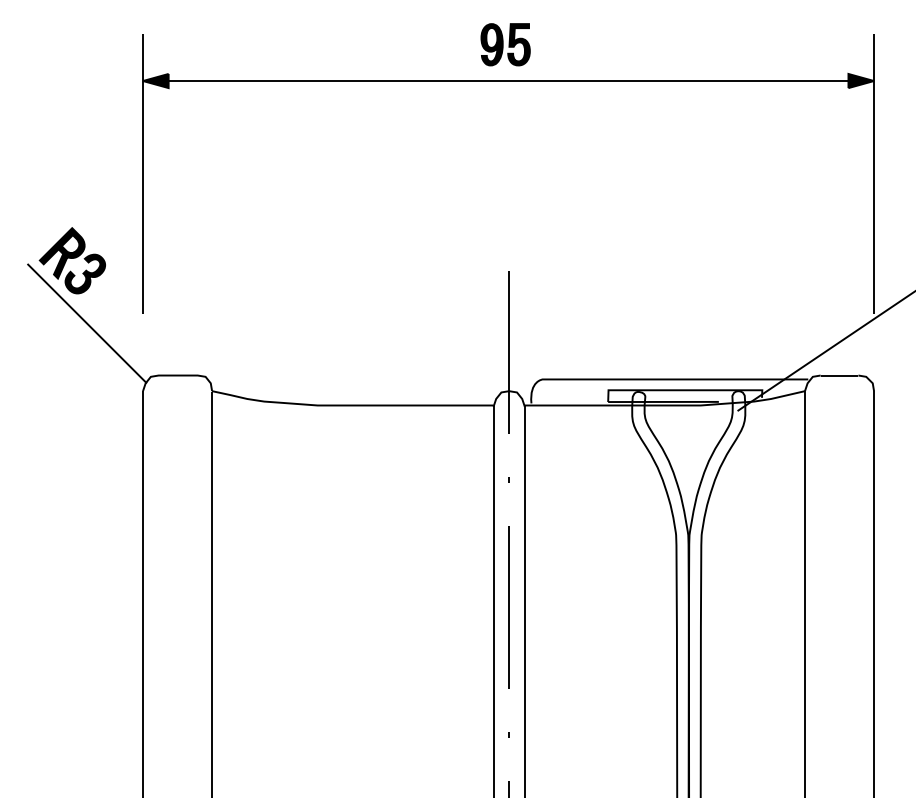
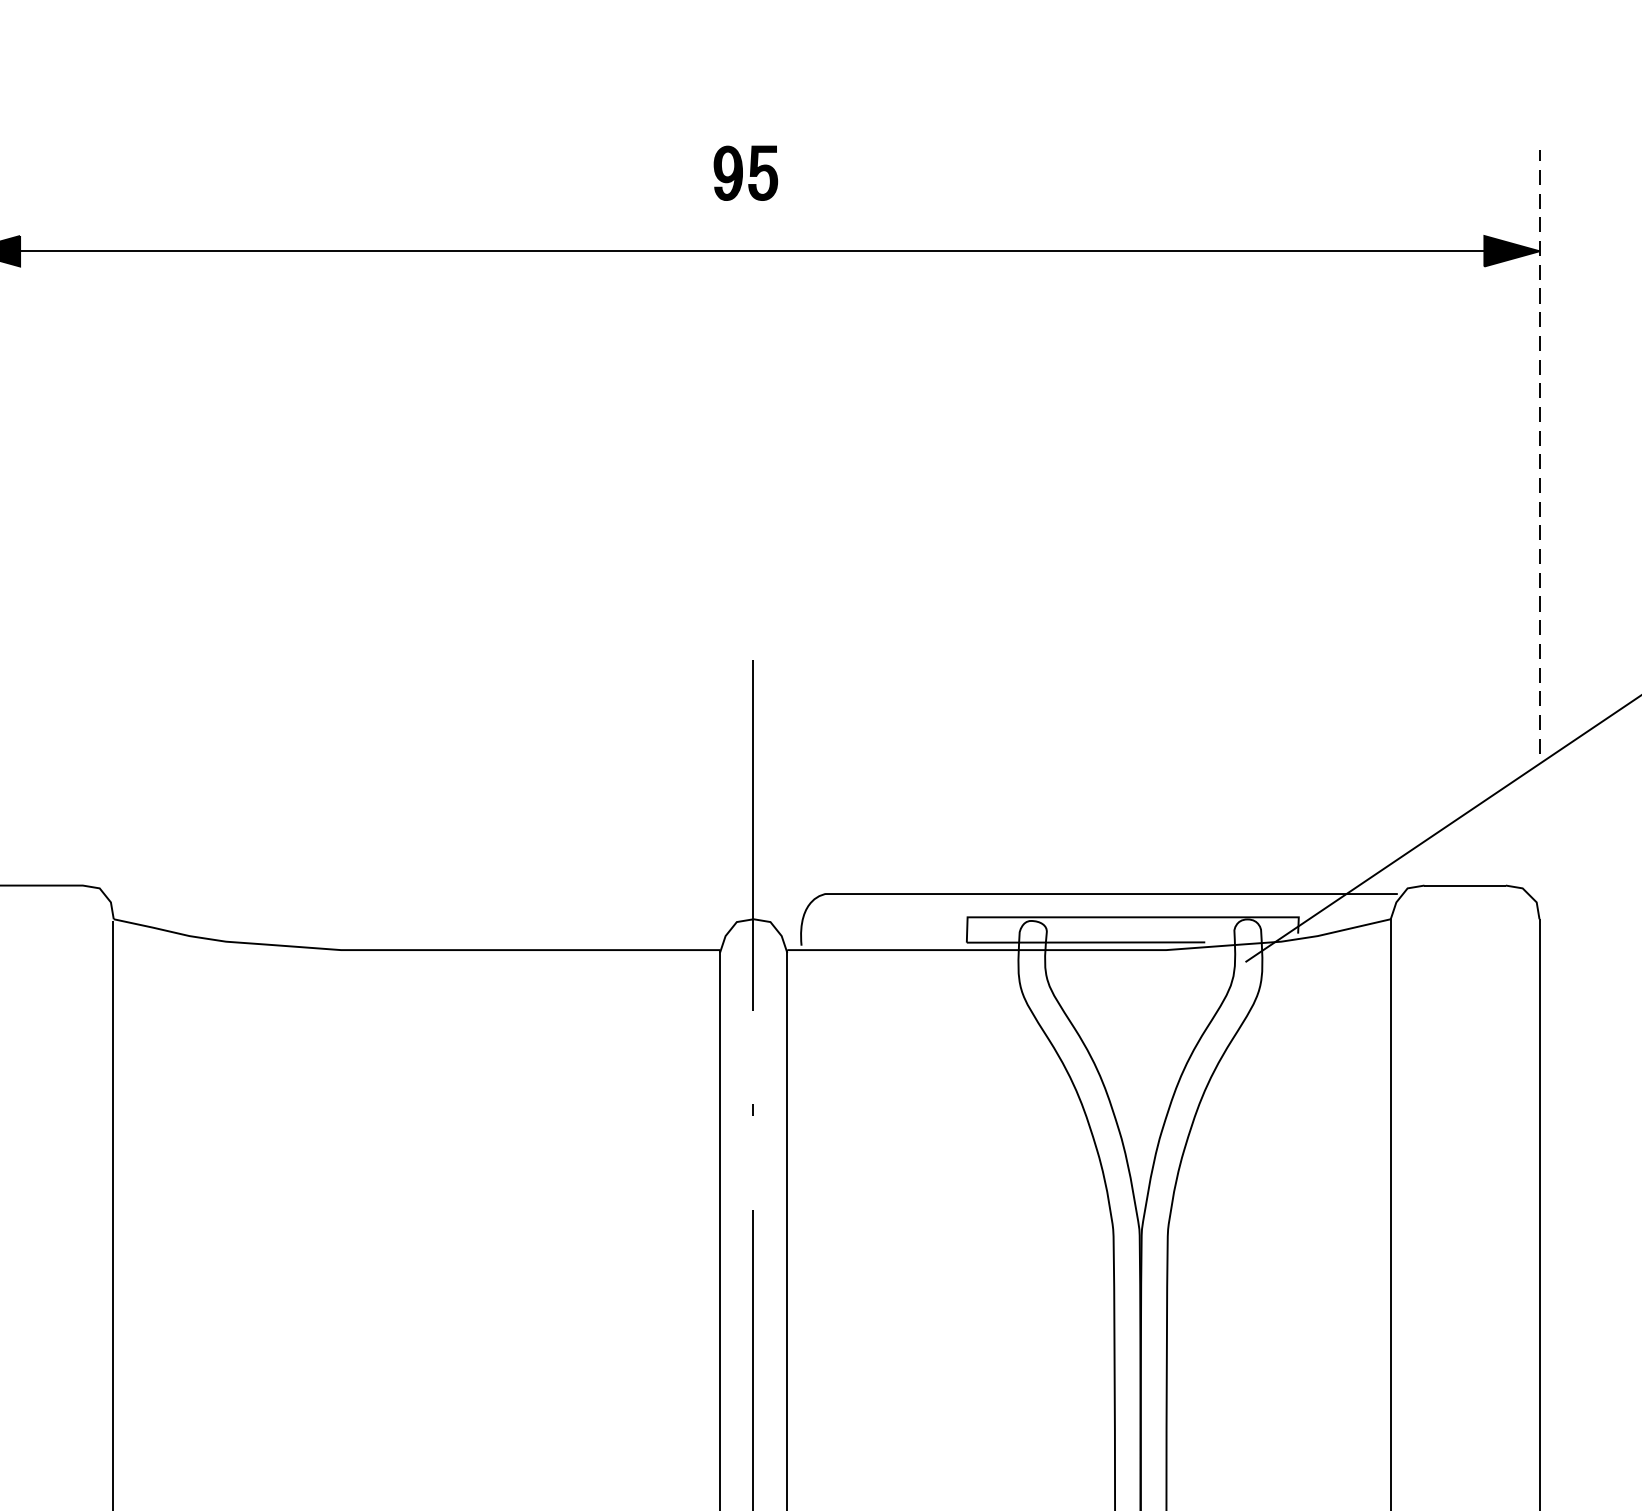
part: (505, 44) -> (745, 172), size x0.6
line: (874, 173) -> (1540, 450), solid -> dashed

